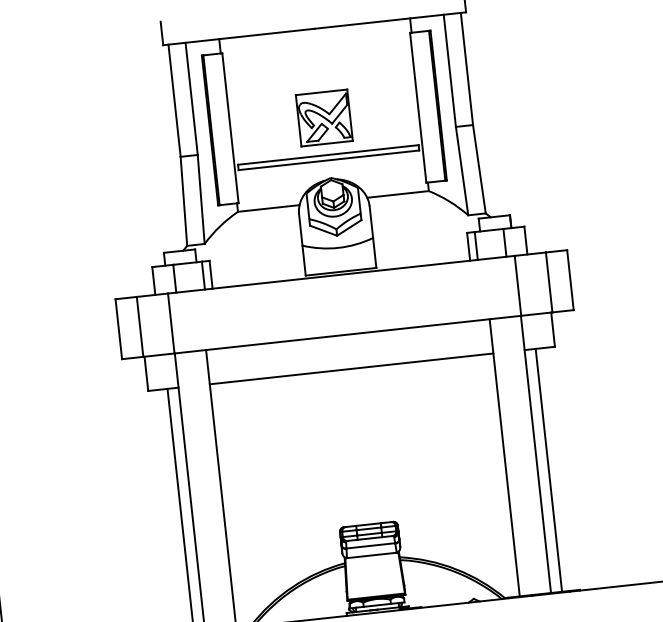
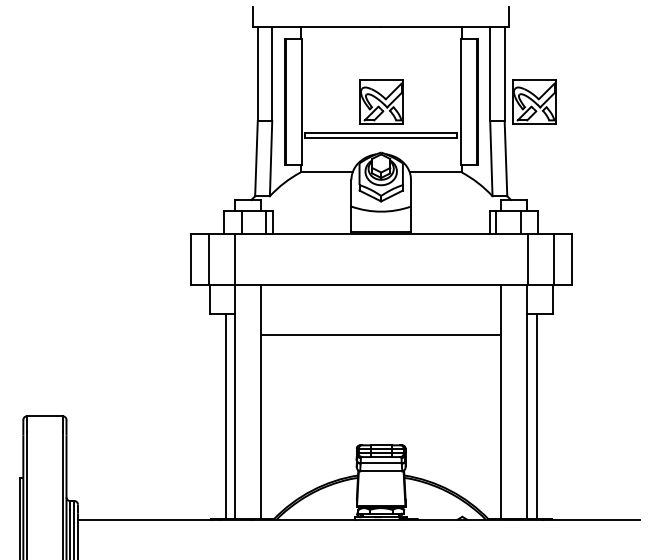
part: (505, 97) -> (534, 101), added
line: (350, 368) -> (380, 334), moved

